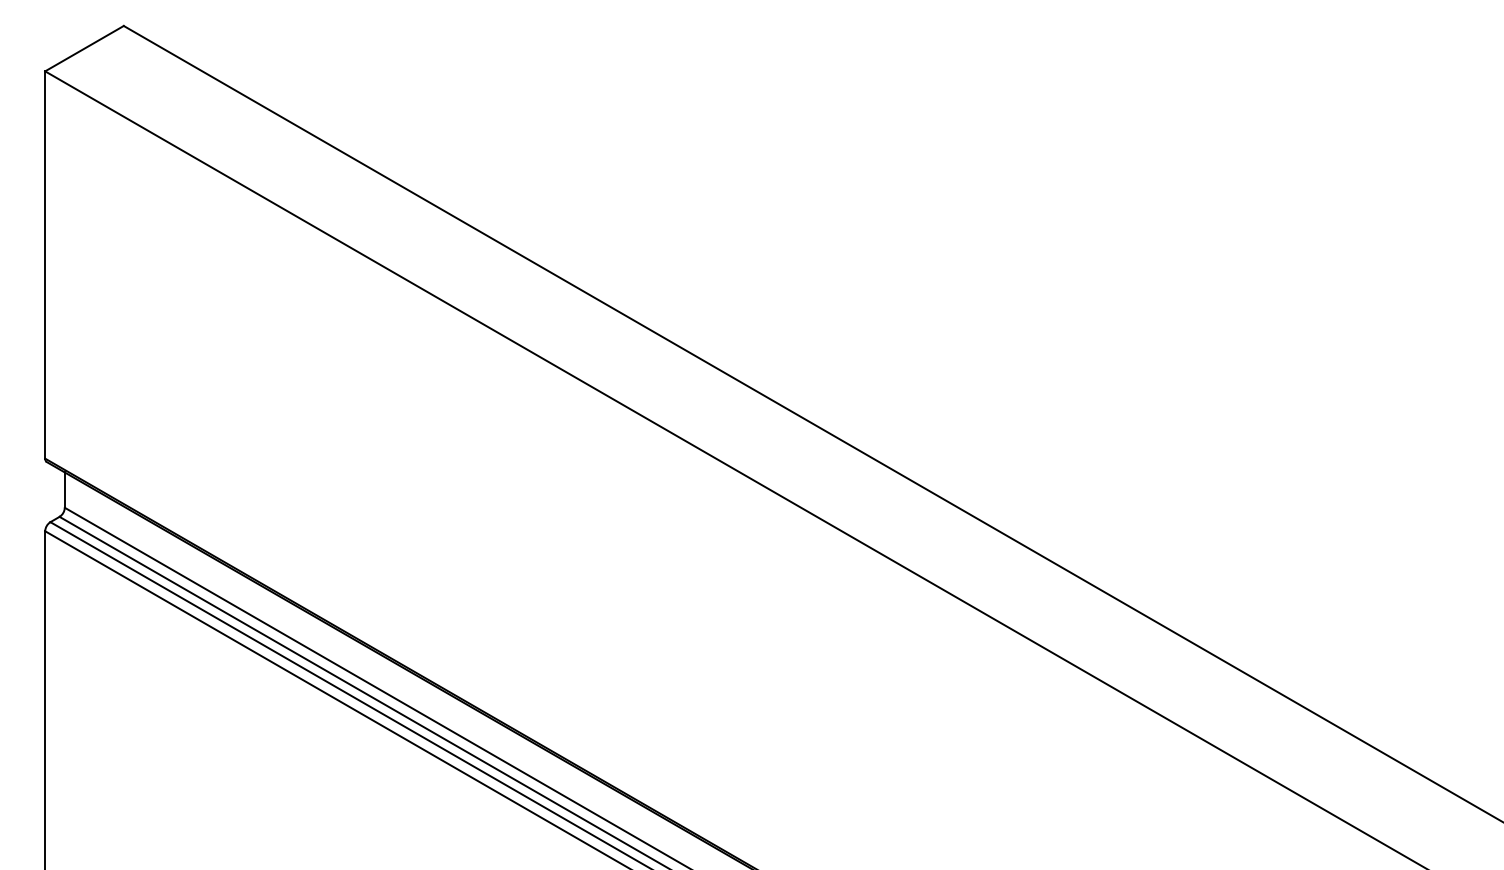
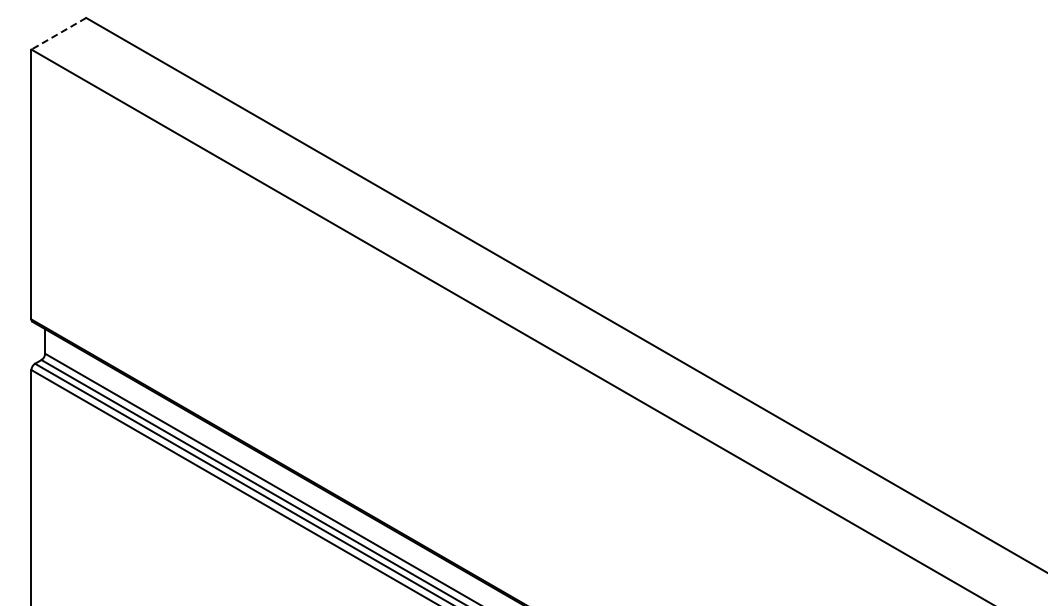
line: (84, 48) -> (58, 33), solid -> dashed

